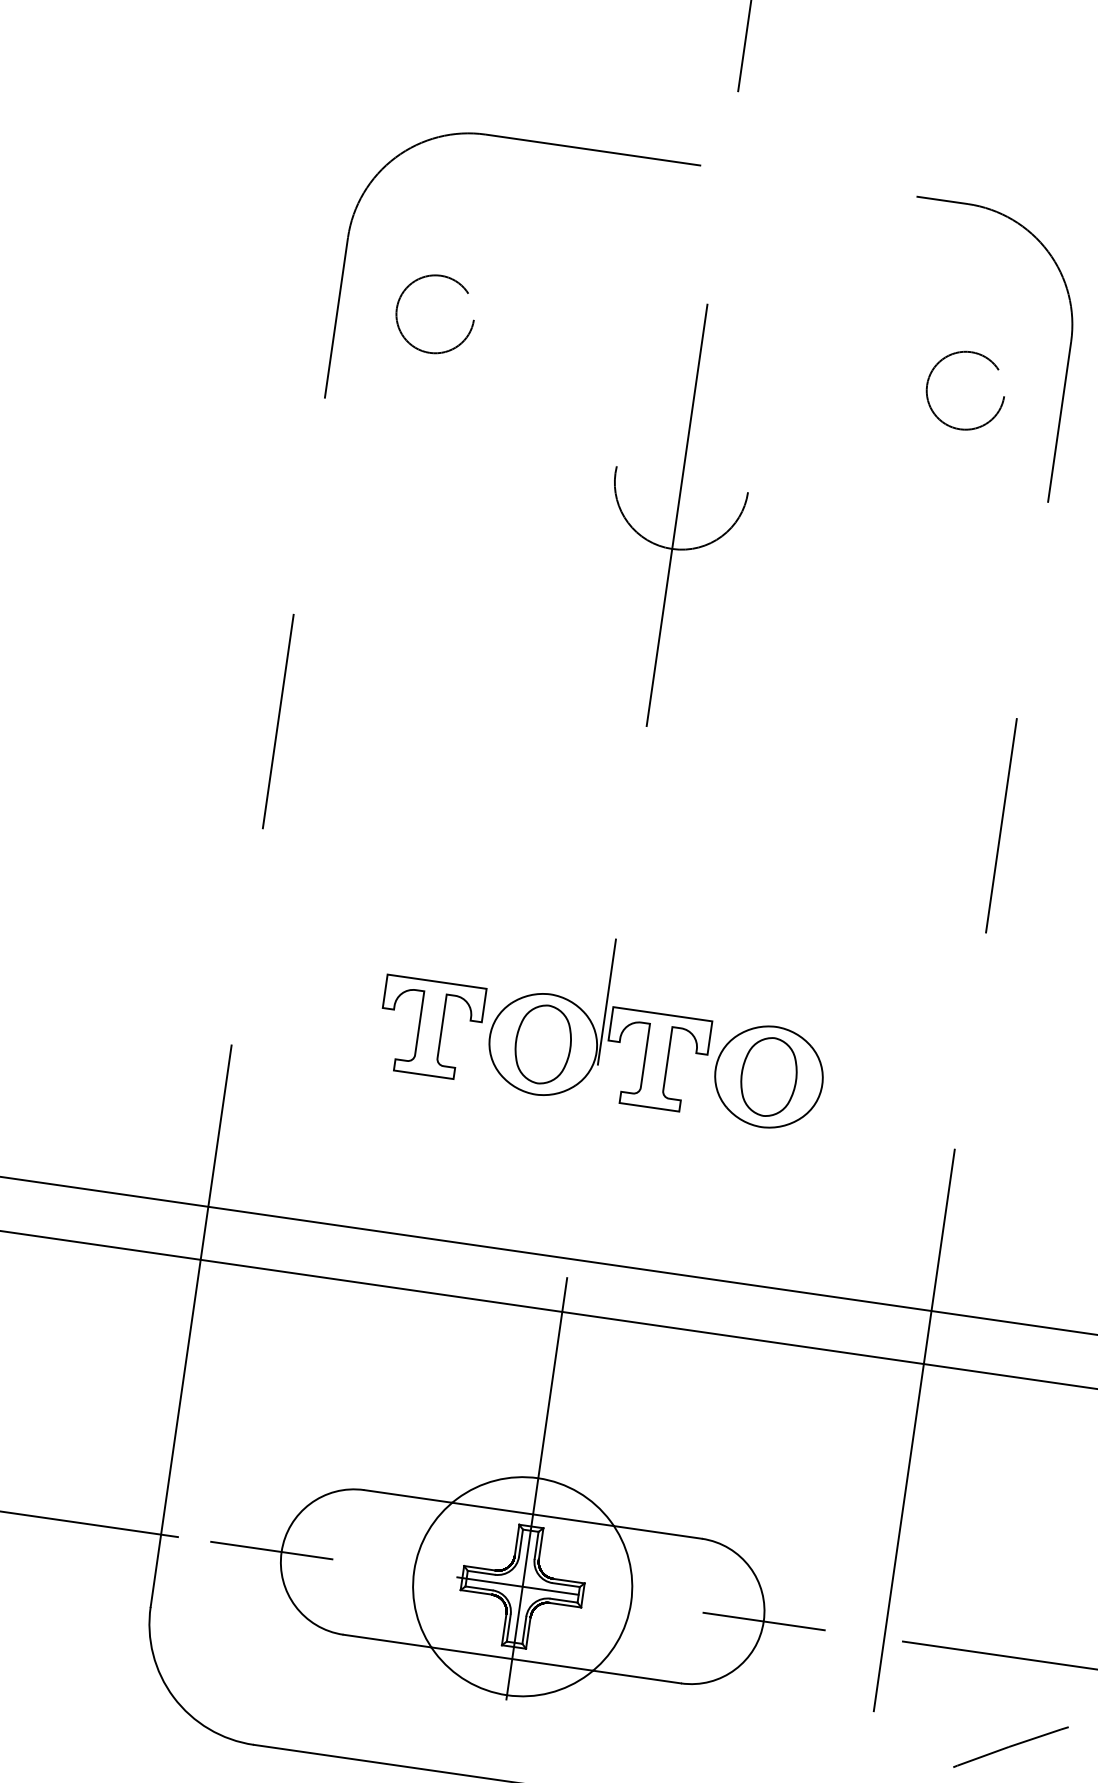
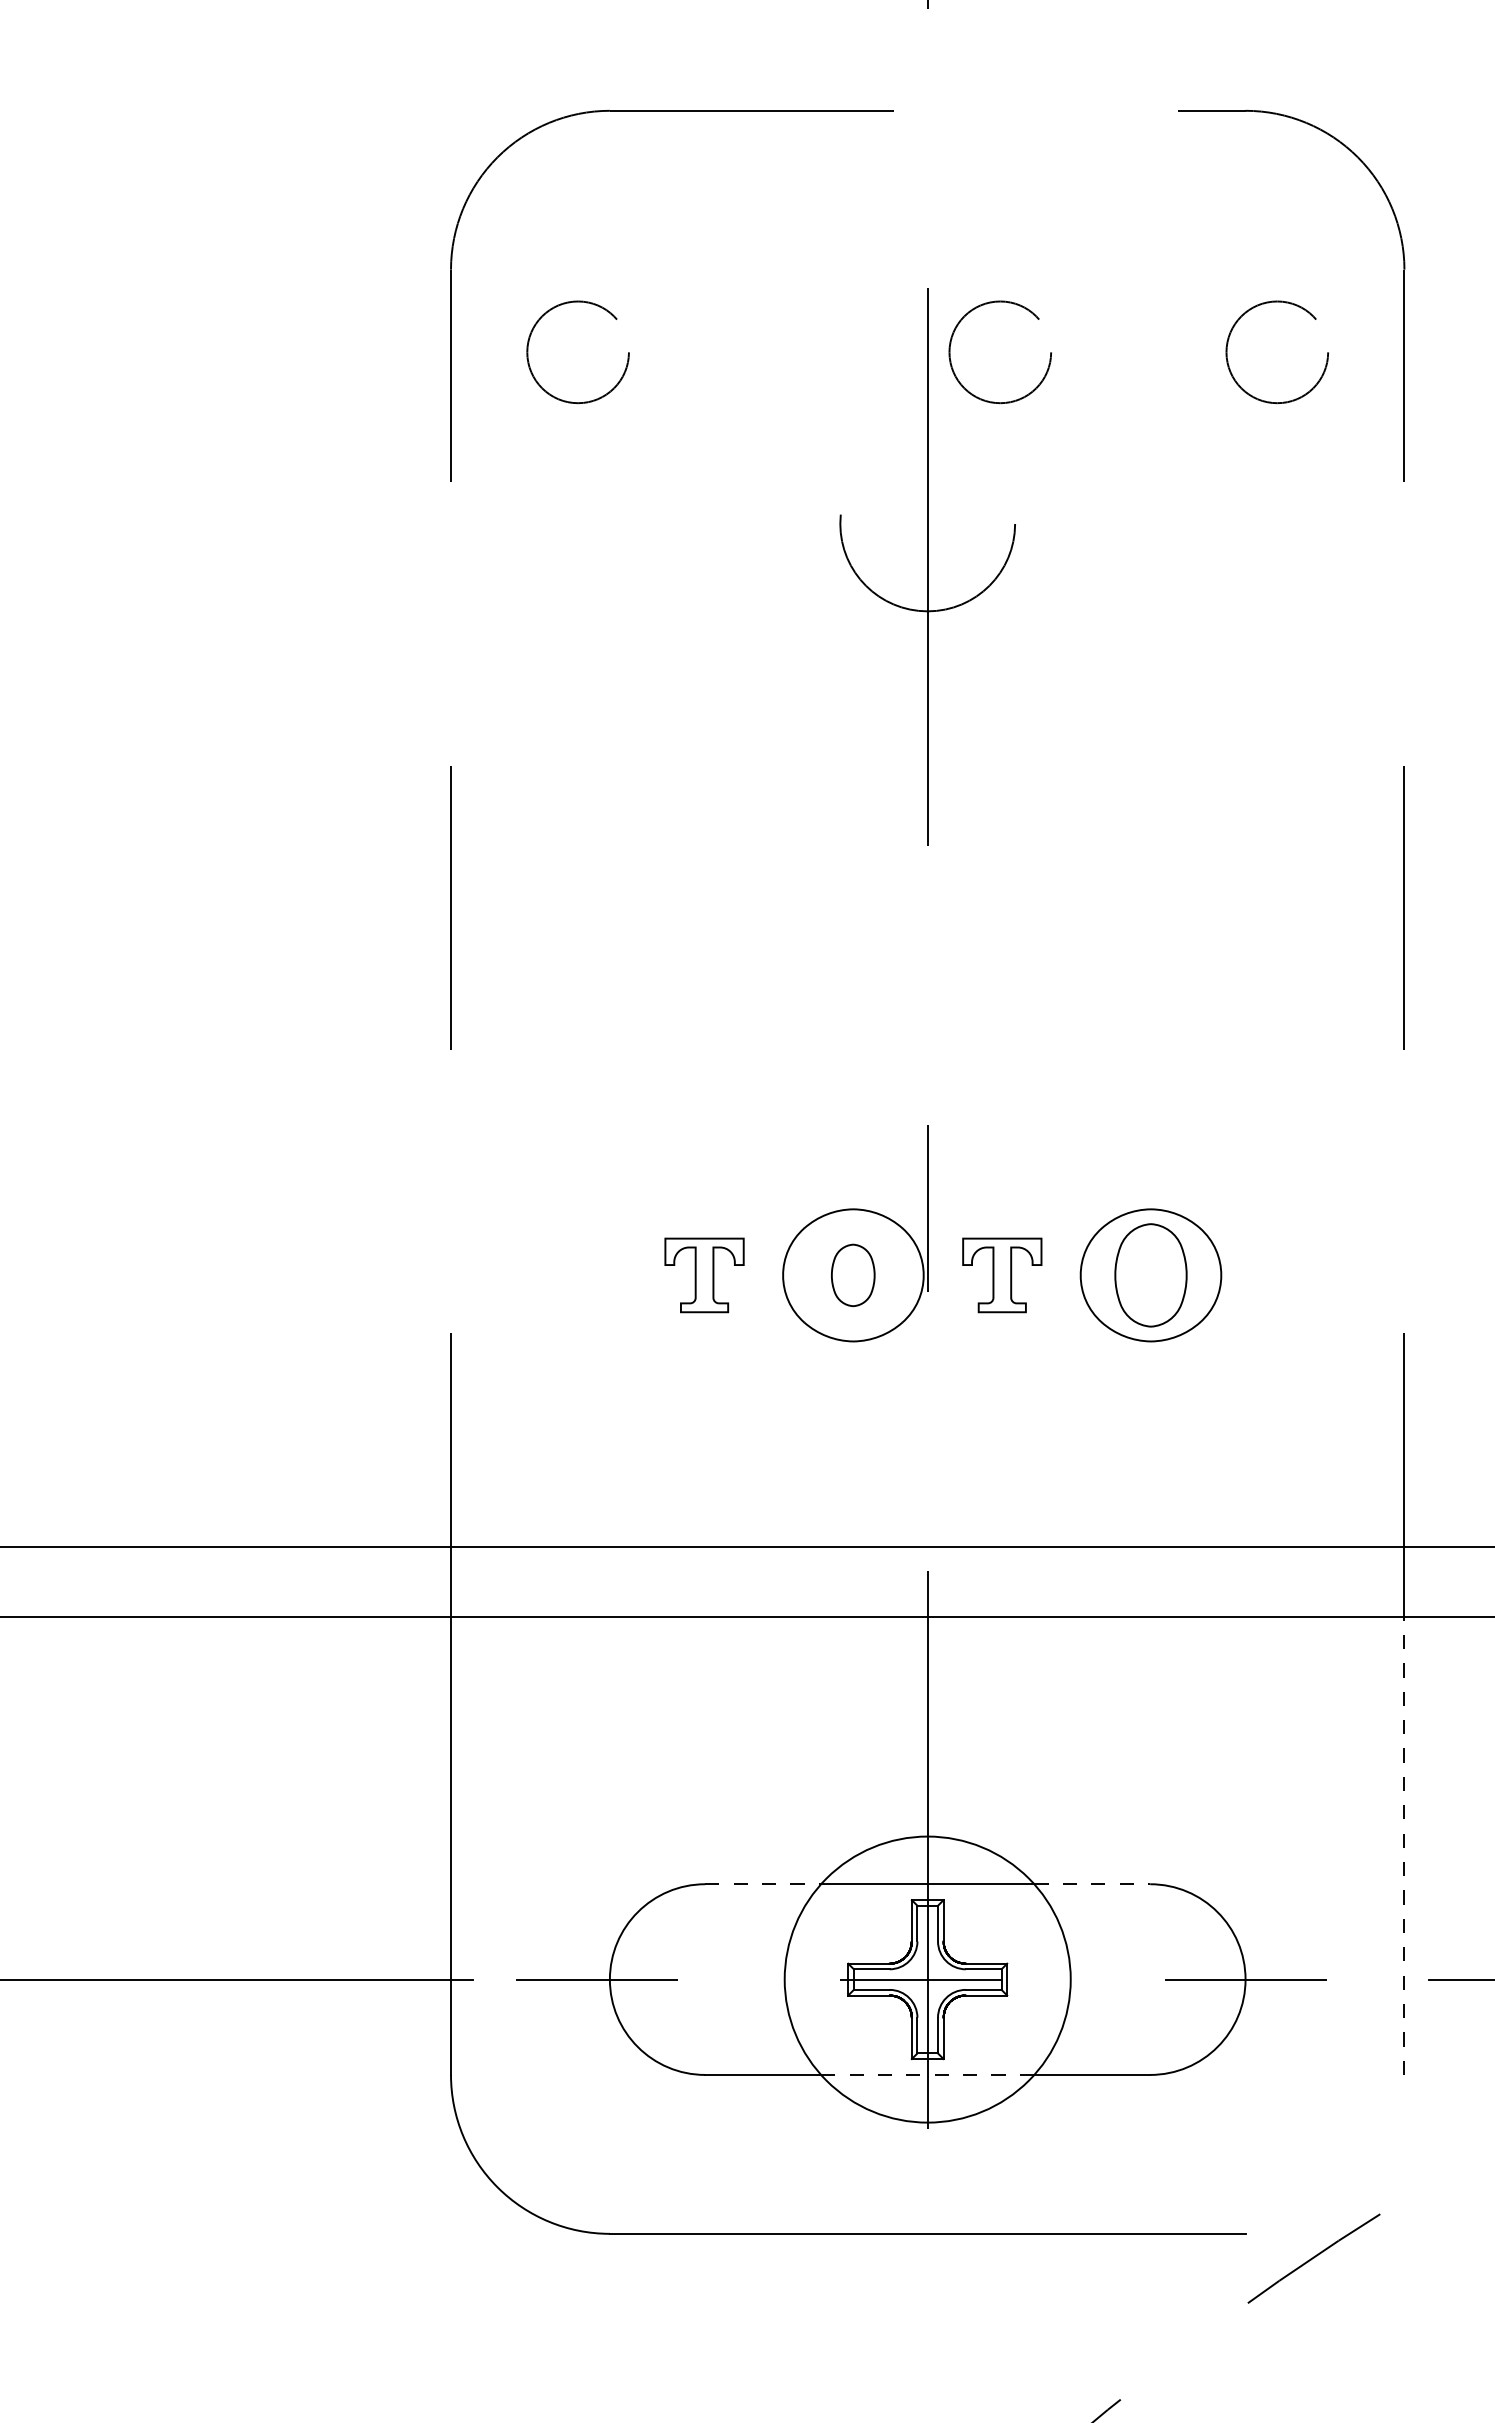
part: (719, 349) -> (951, 344), added
part: (430, 1028) -> (704, 1275), size x0.6
part: (542, 1044) -> (852, 1275), size x0.6
part: (656, 1060) -> (1002, 1275), size x0.6
line: (408, 1496) -> (763, 1884), solid -> dashed
line: (658, 1532) -> (1092, 1884), solid -> dashed
line: (898, 1537) -> (1404, 1846), solid -> dashed
line: (512, 1658) -> (927, 2074), solid -> dashed

